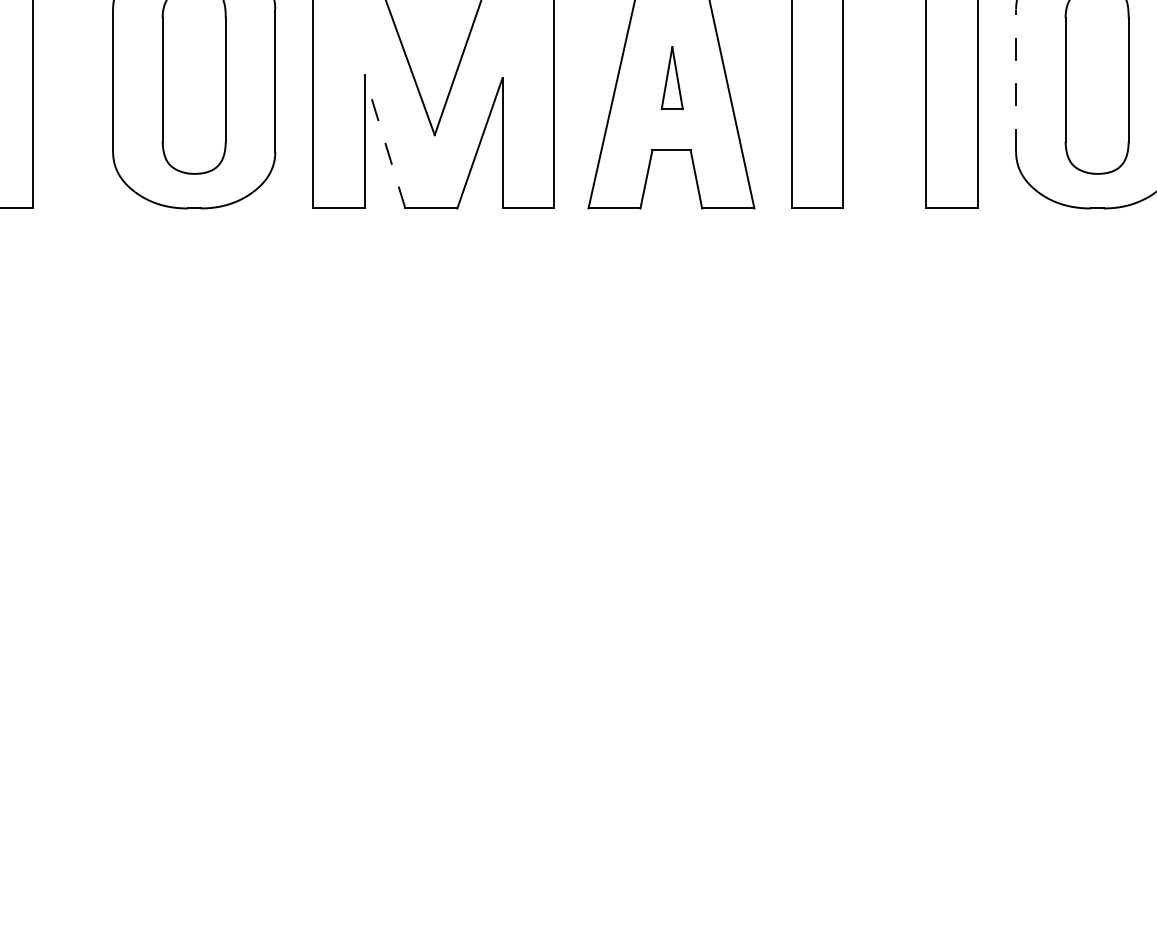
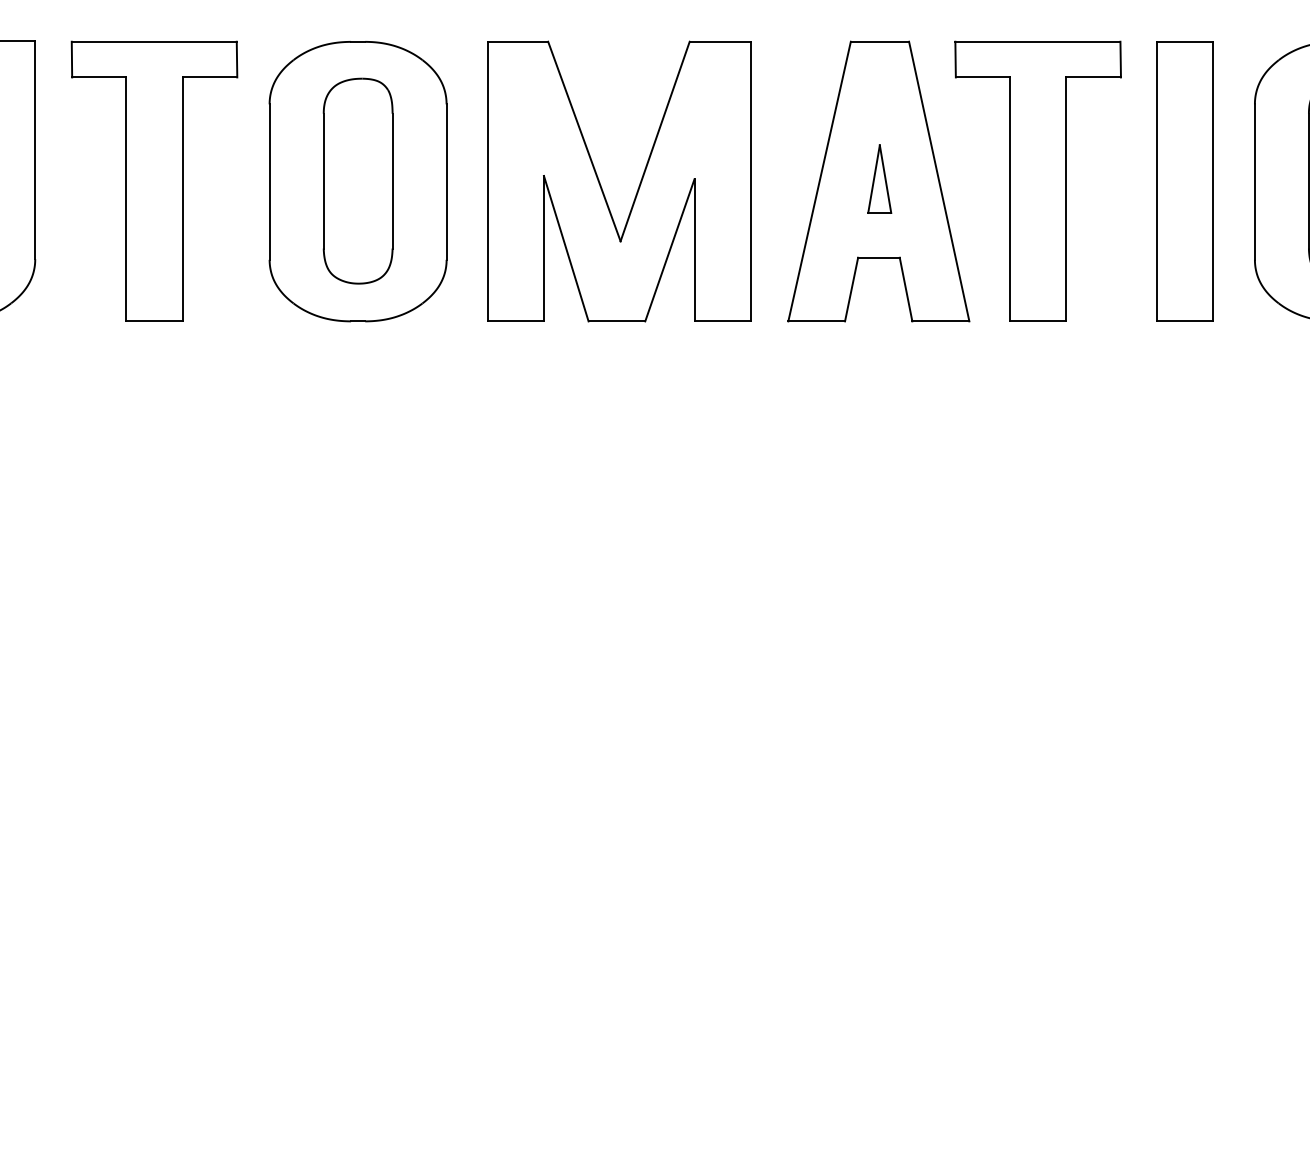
line: (1015, 81) -> (1254, 182), dashed -> solid
line: (385, 141) -> (566, 248), dashed -> solid

